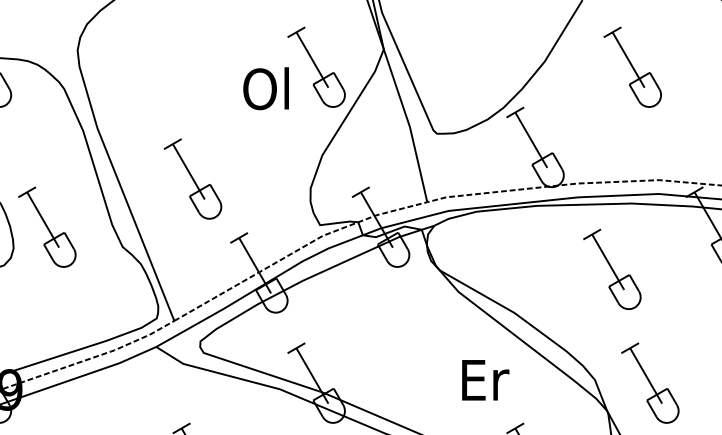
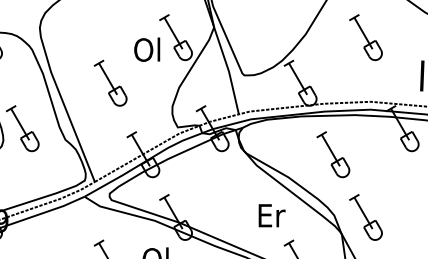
part: (632, 67) -> (365, 37), moved
part: (192, 177) -> (110, 82), moved
part: (612, 269) -> (333, 154), moved

